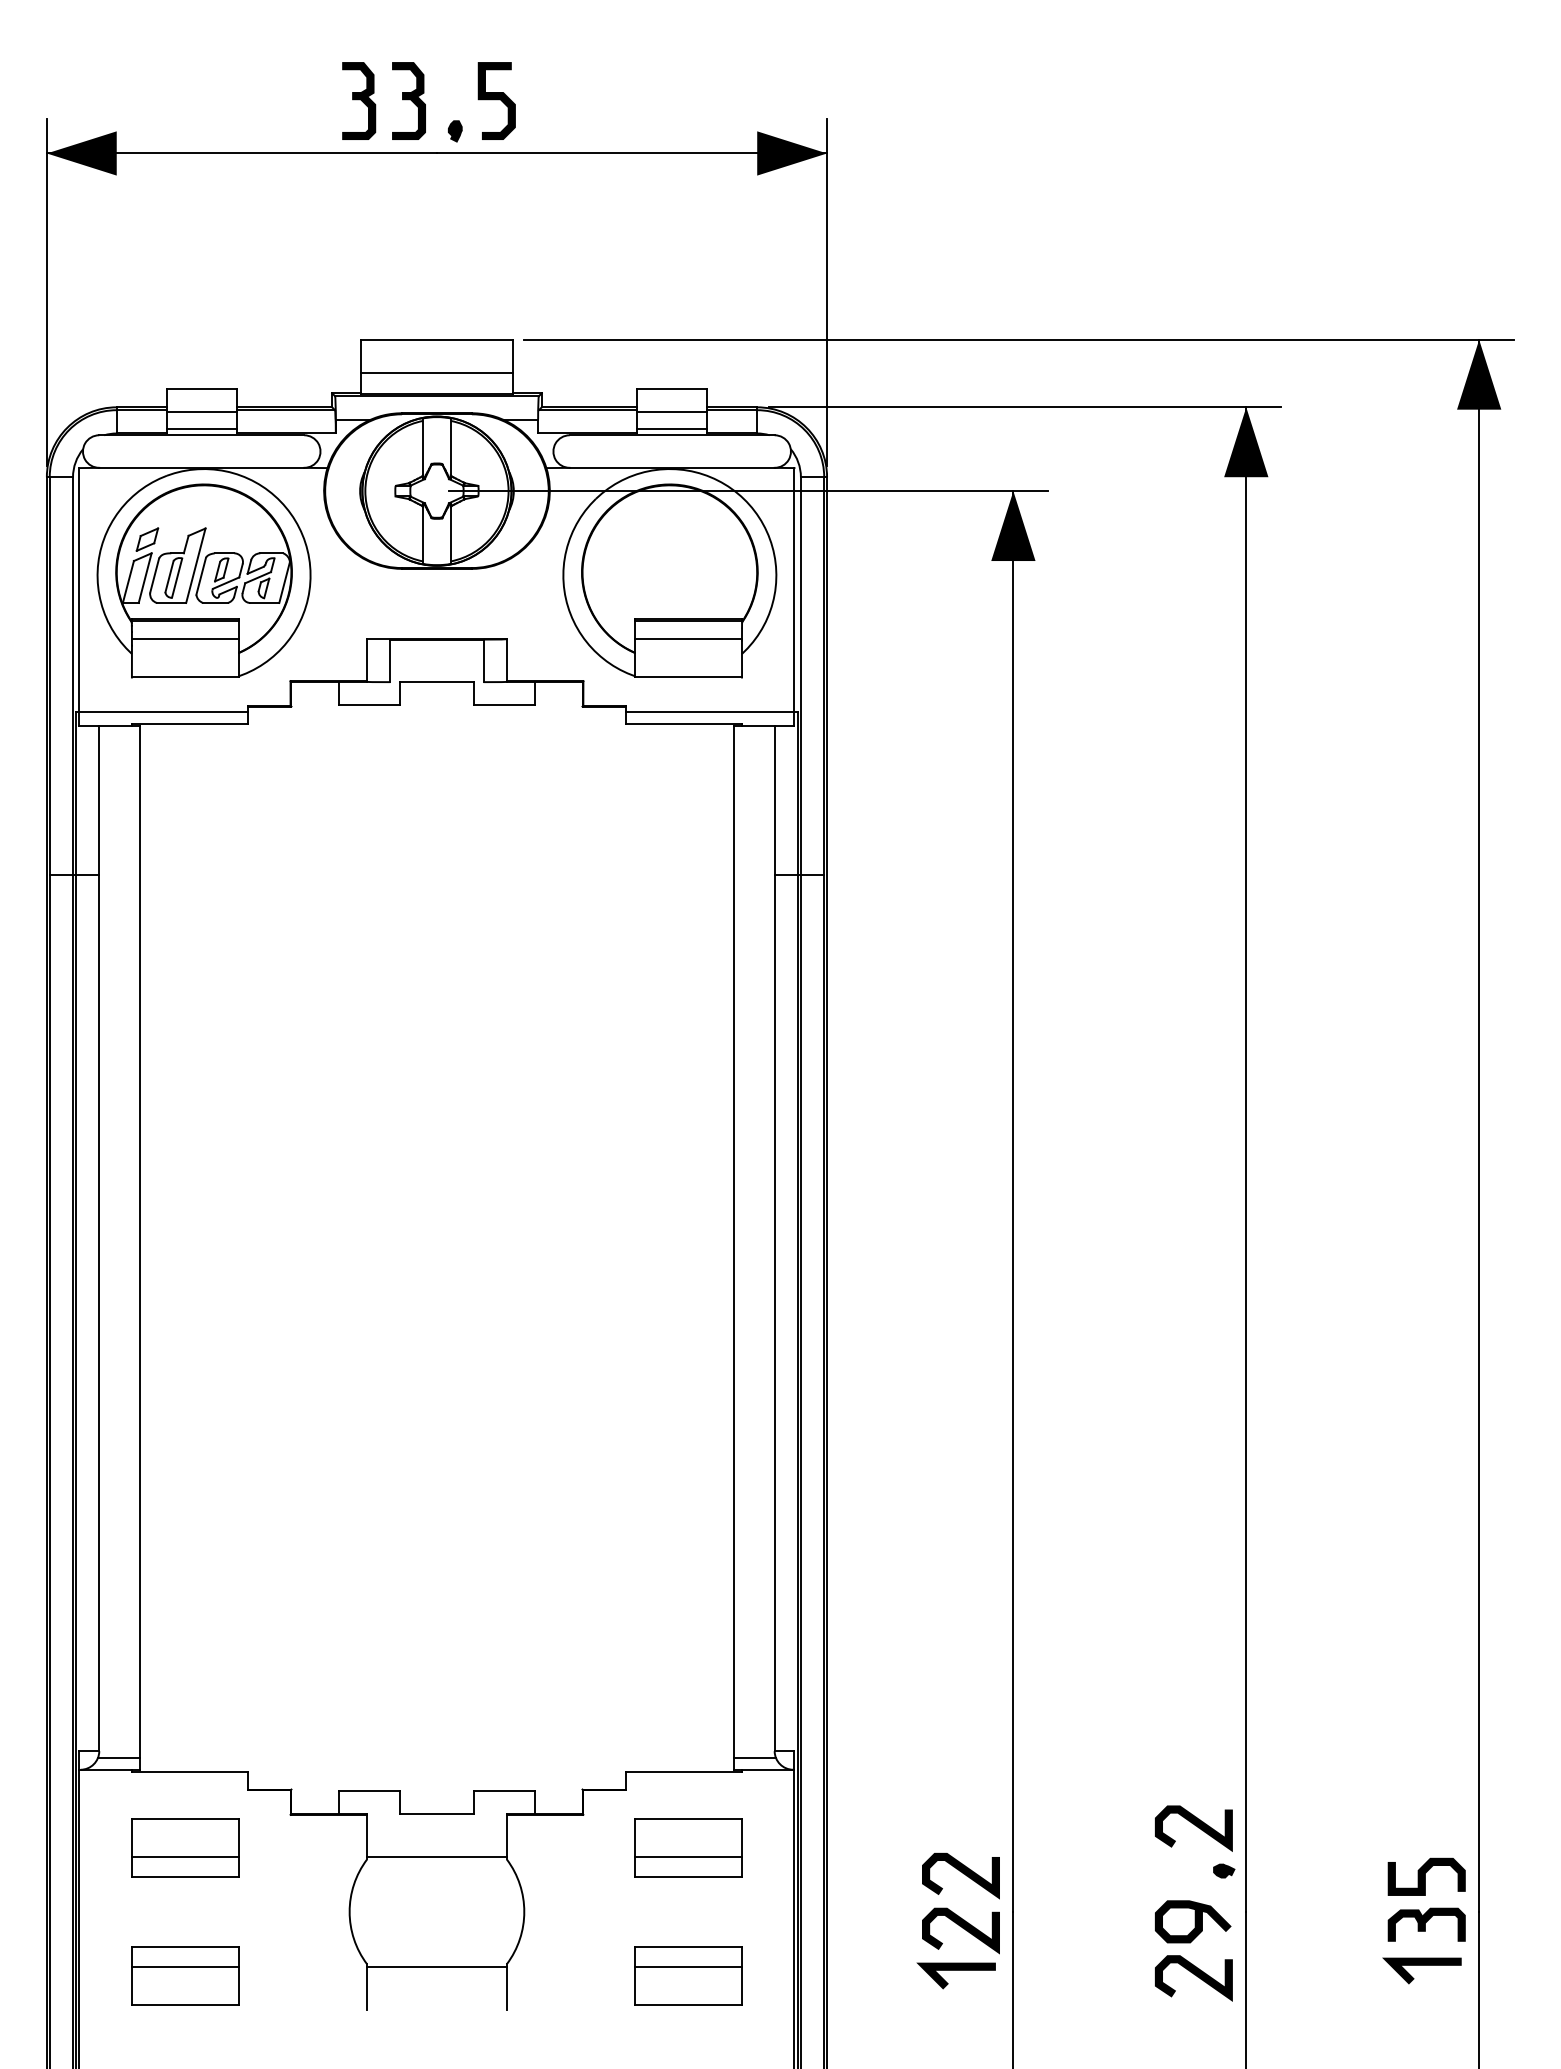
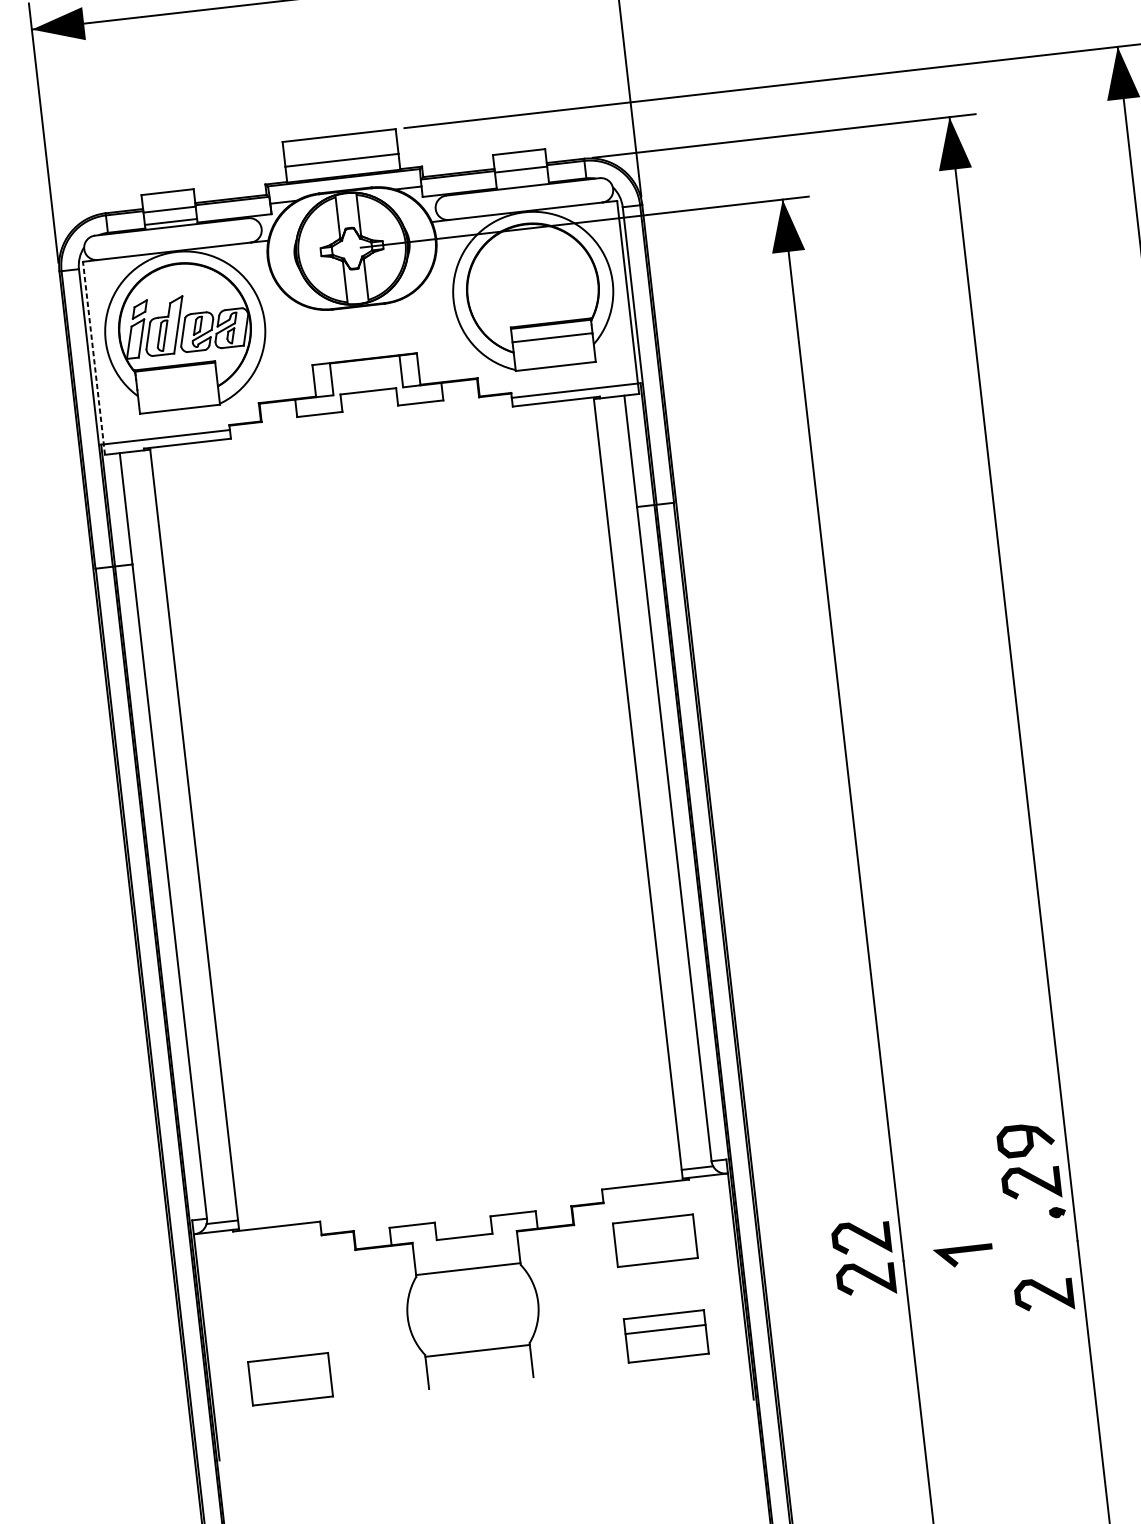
line: (672, 428) -> (522, 181), removed
line: (79, 596) -> (93, 357), solid -> dashed
line: (185, 639) -> (176, 380), removed
part: (185, 1847) -> (279, 1283), removed
line: (688, 1857) -> (656, 1247), removed
curve: (1194, 1921) -> (1026, 1139), moved
line: (185, 1966) -> (289, 1372), removed
line: (955, 1970) -> (962, 1252), moved

